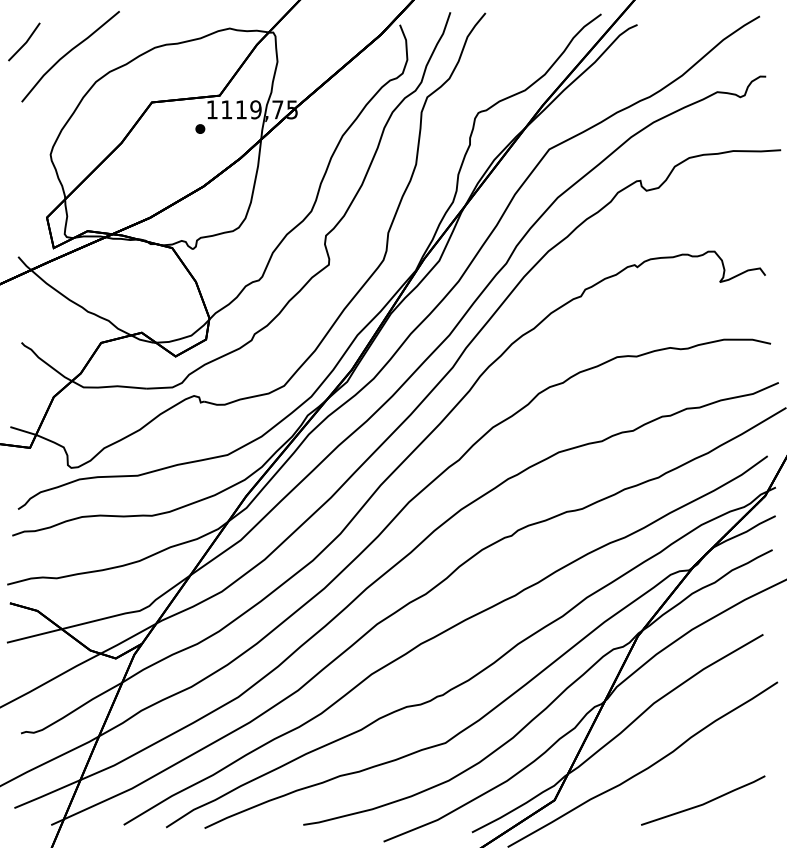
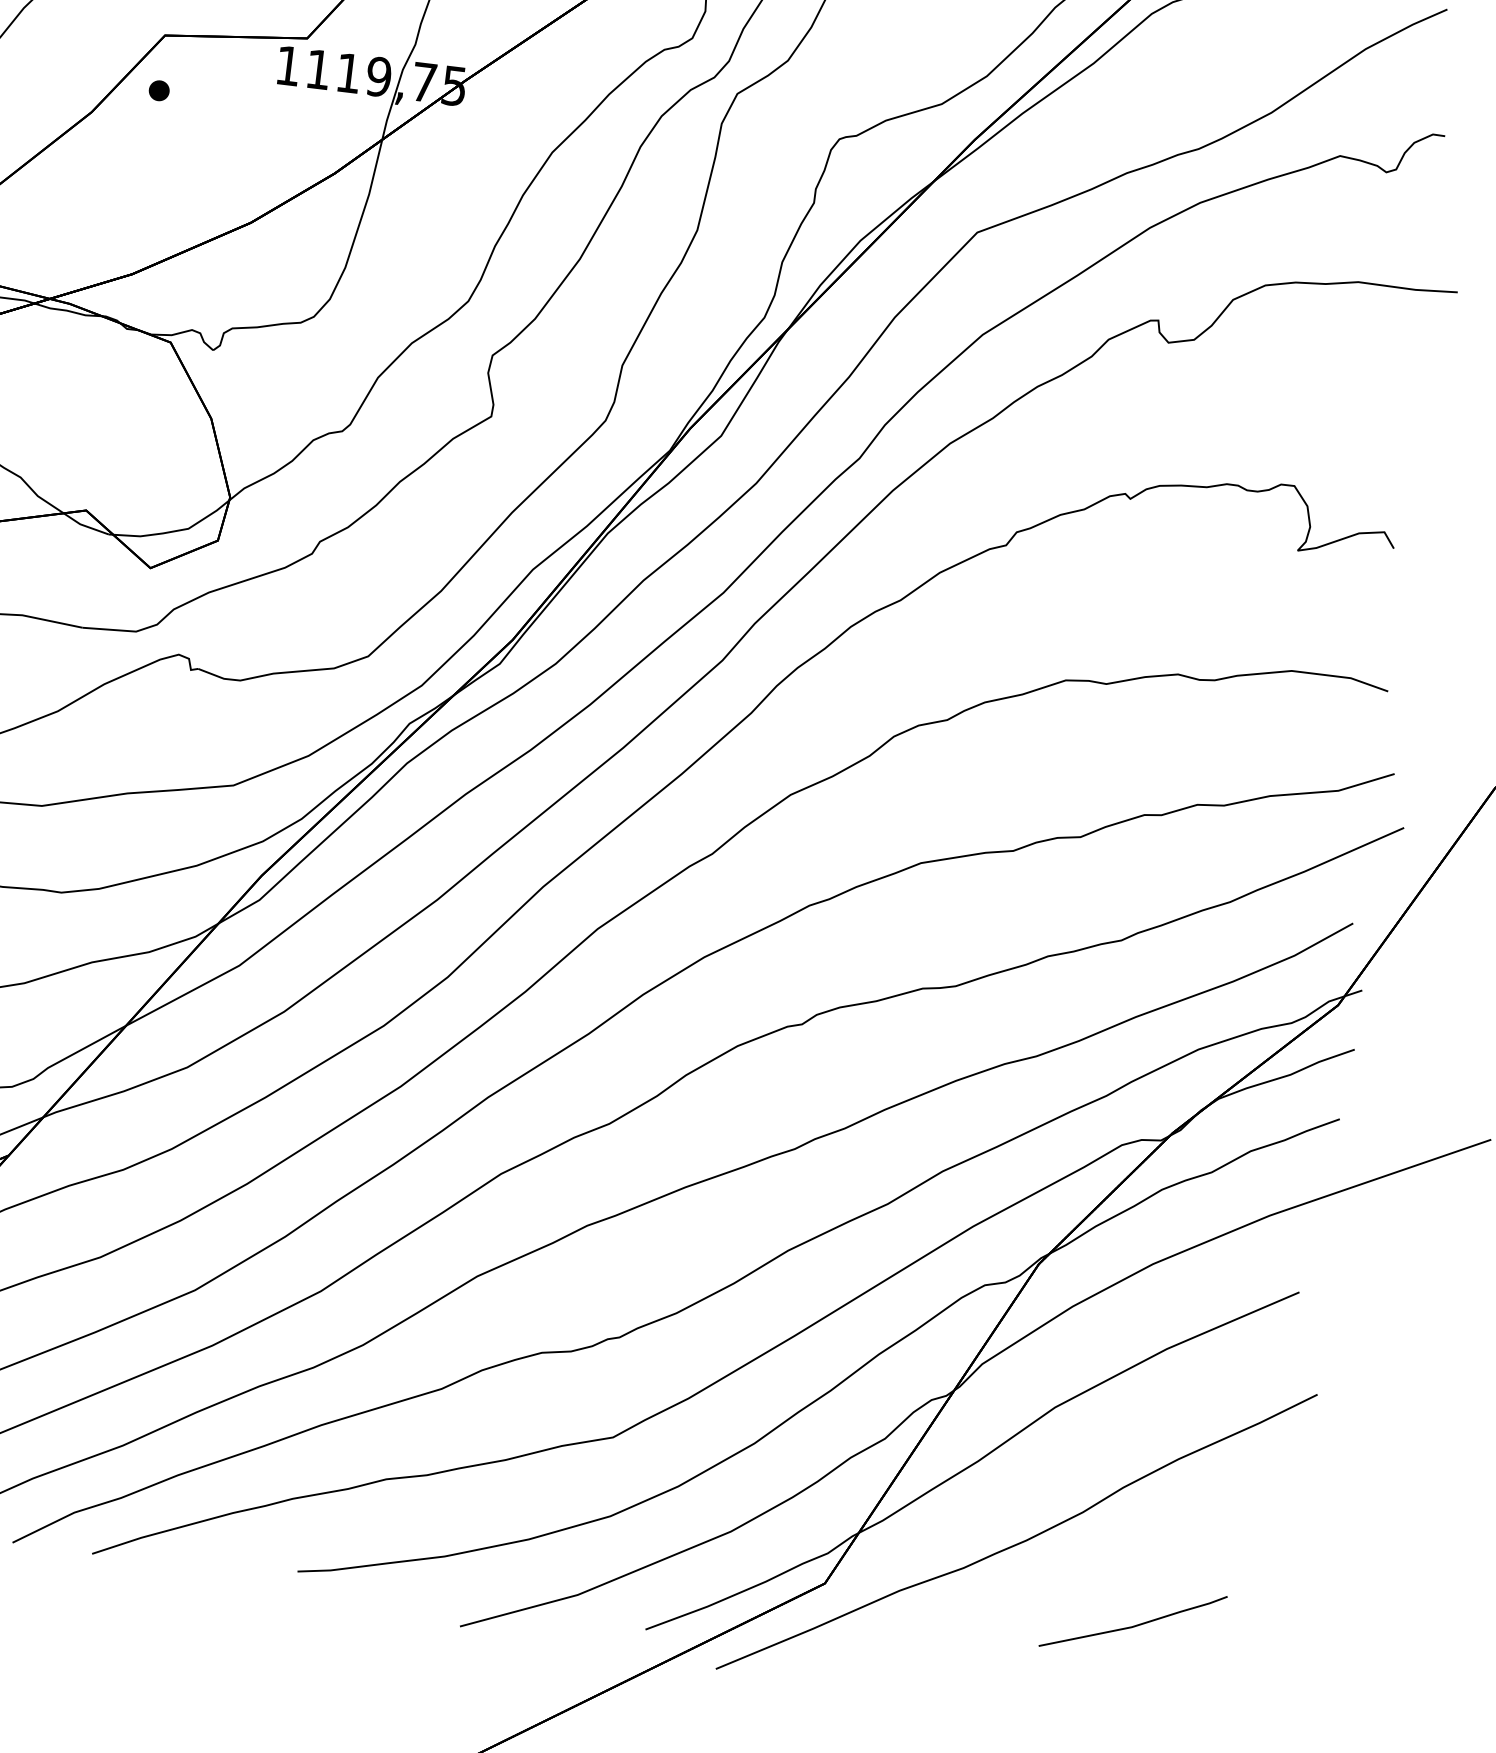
part: (200, 128) -> (159, 89), moved
part: (703, 800) -> (1133, 1621), size x0.7

